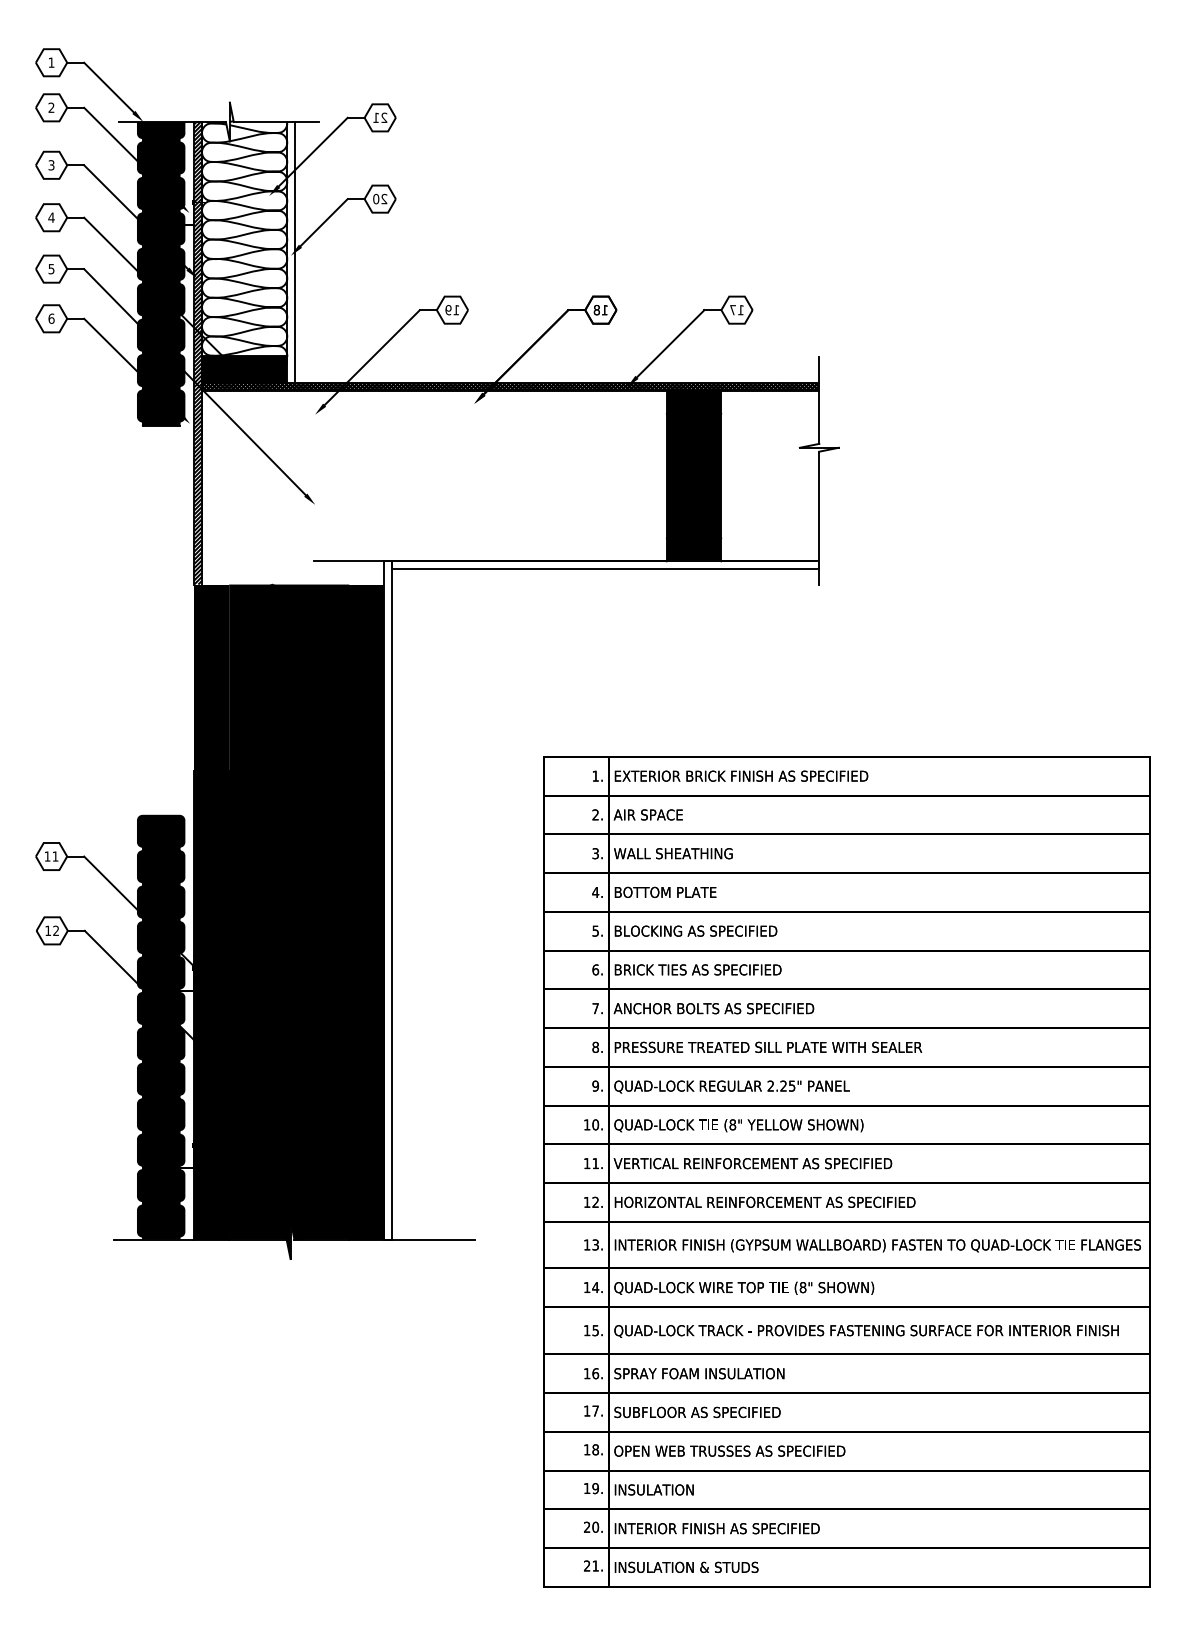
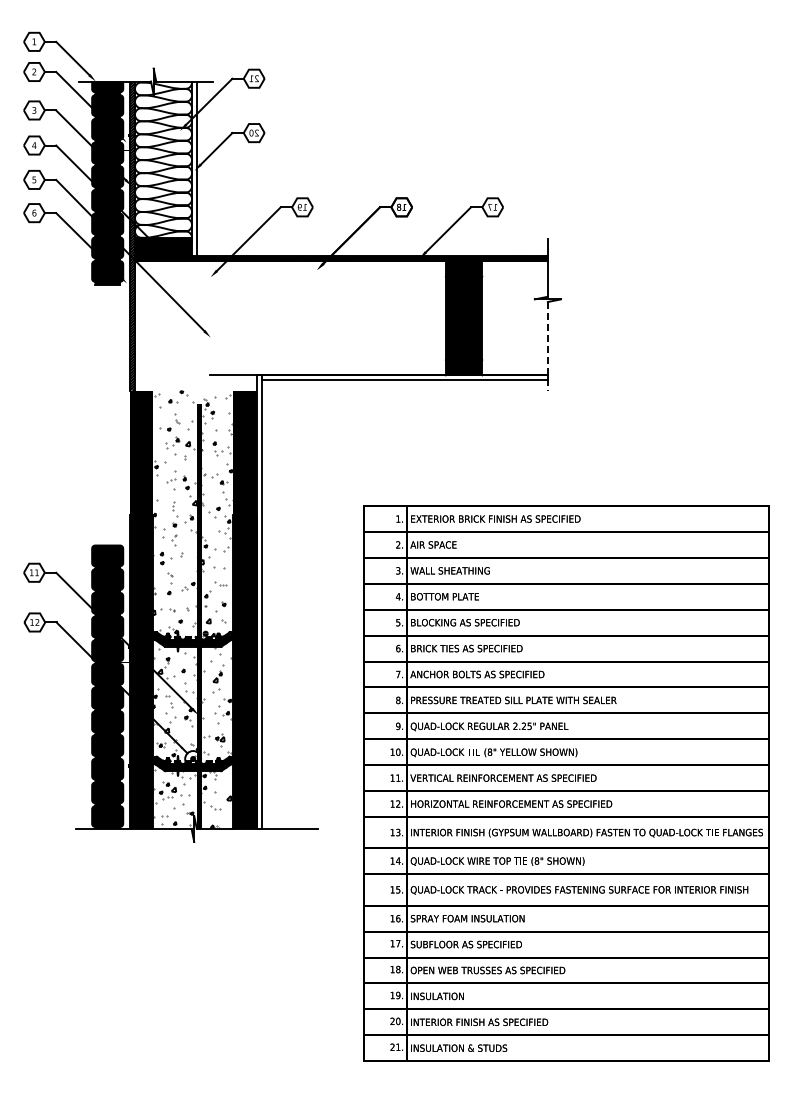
line: (818, 518) -> (547, 346), solid -> dashed
fill: (289, 920) -> (193, 615), removed

